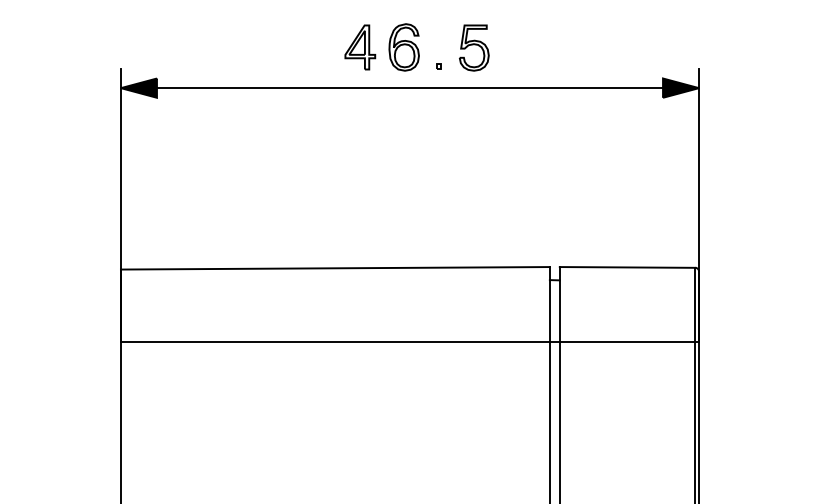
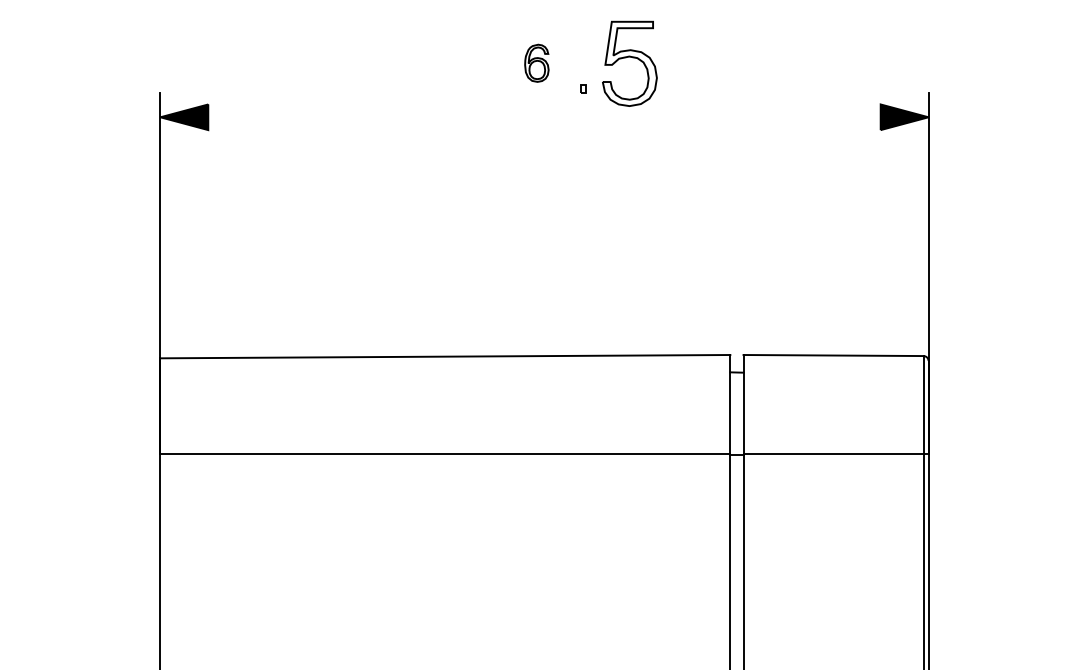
part: (360, 47) -> (478, 63), removed
part: (403, 47) -> (536, 63), size x0.6
part: (473, 48) -> (629, 64), size x1.4
line: (410, 88) -> (544, 117), removed

